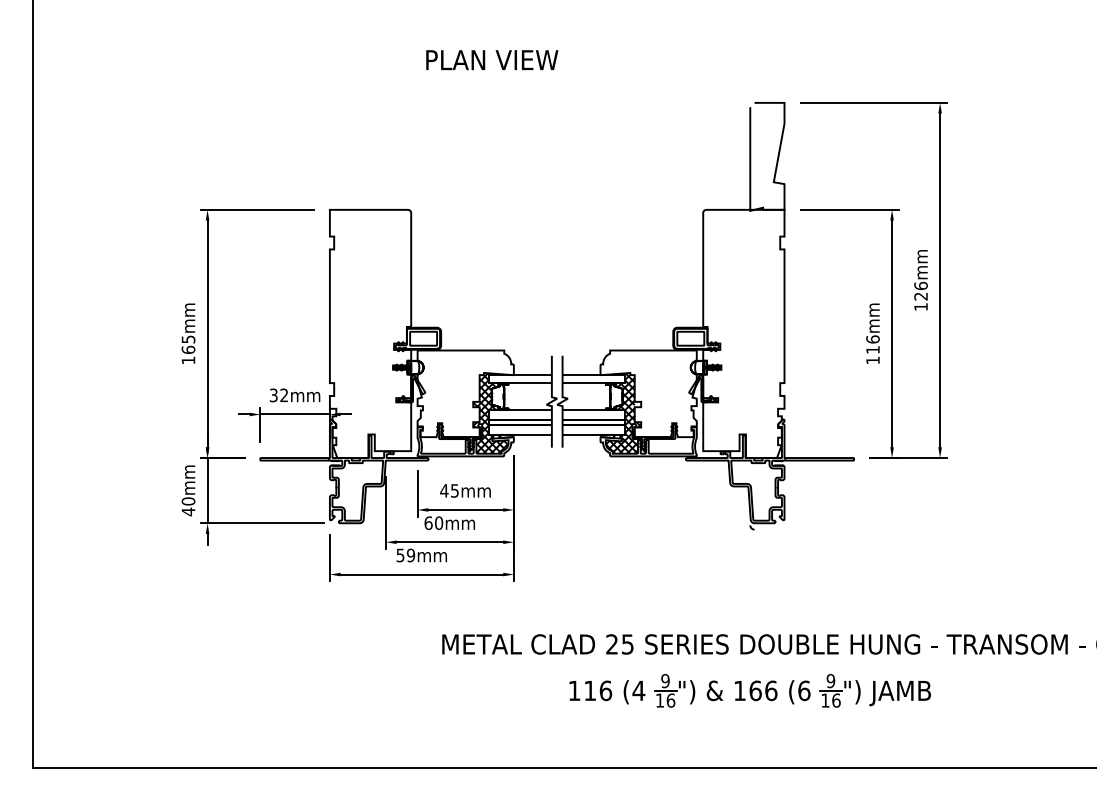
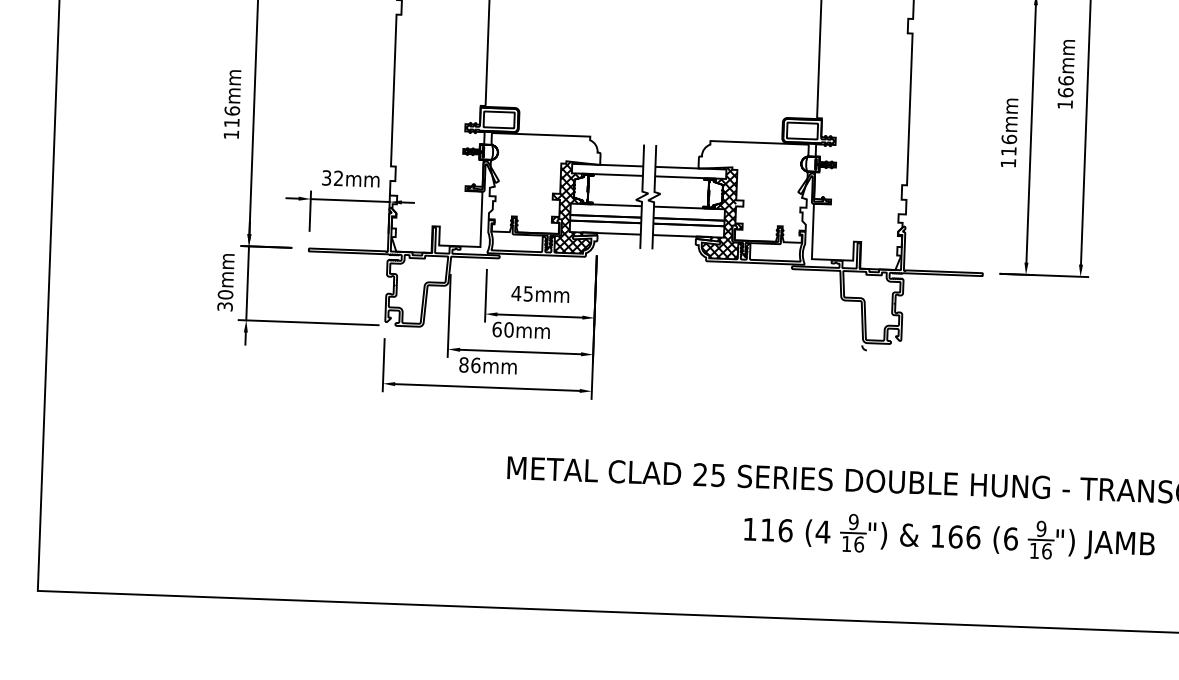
text: (920, 296) -> (1064, 92), 126mm -> 166mm
text: (188, 344) -> (232, 116), 165mm -> 116mm
text: (188, 511) -> (225, 306), 40mm -> 30mm
text: (405, 555) -> (469, 365), 59mm -> 86mm
part: (749, 690) -> (948, 536), moved

